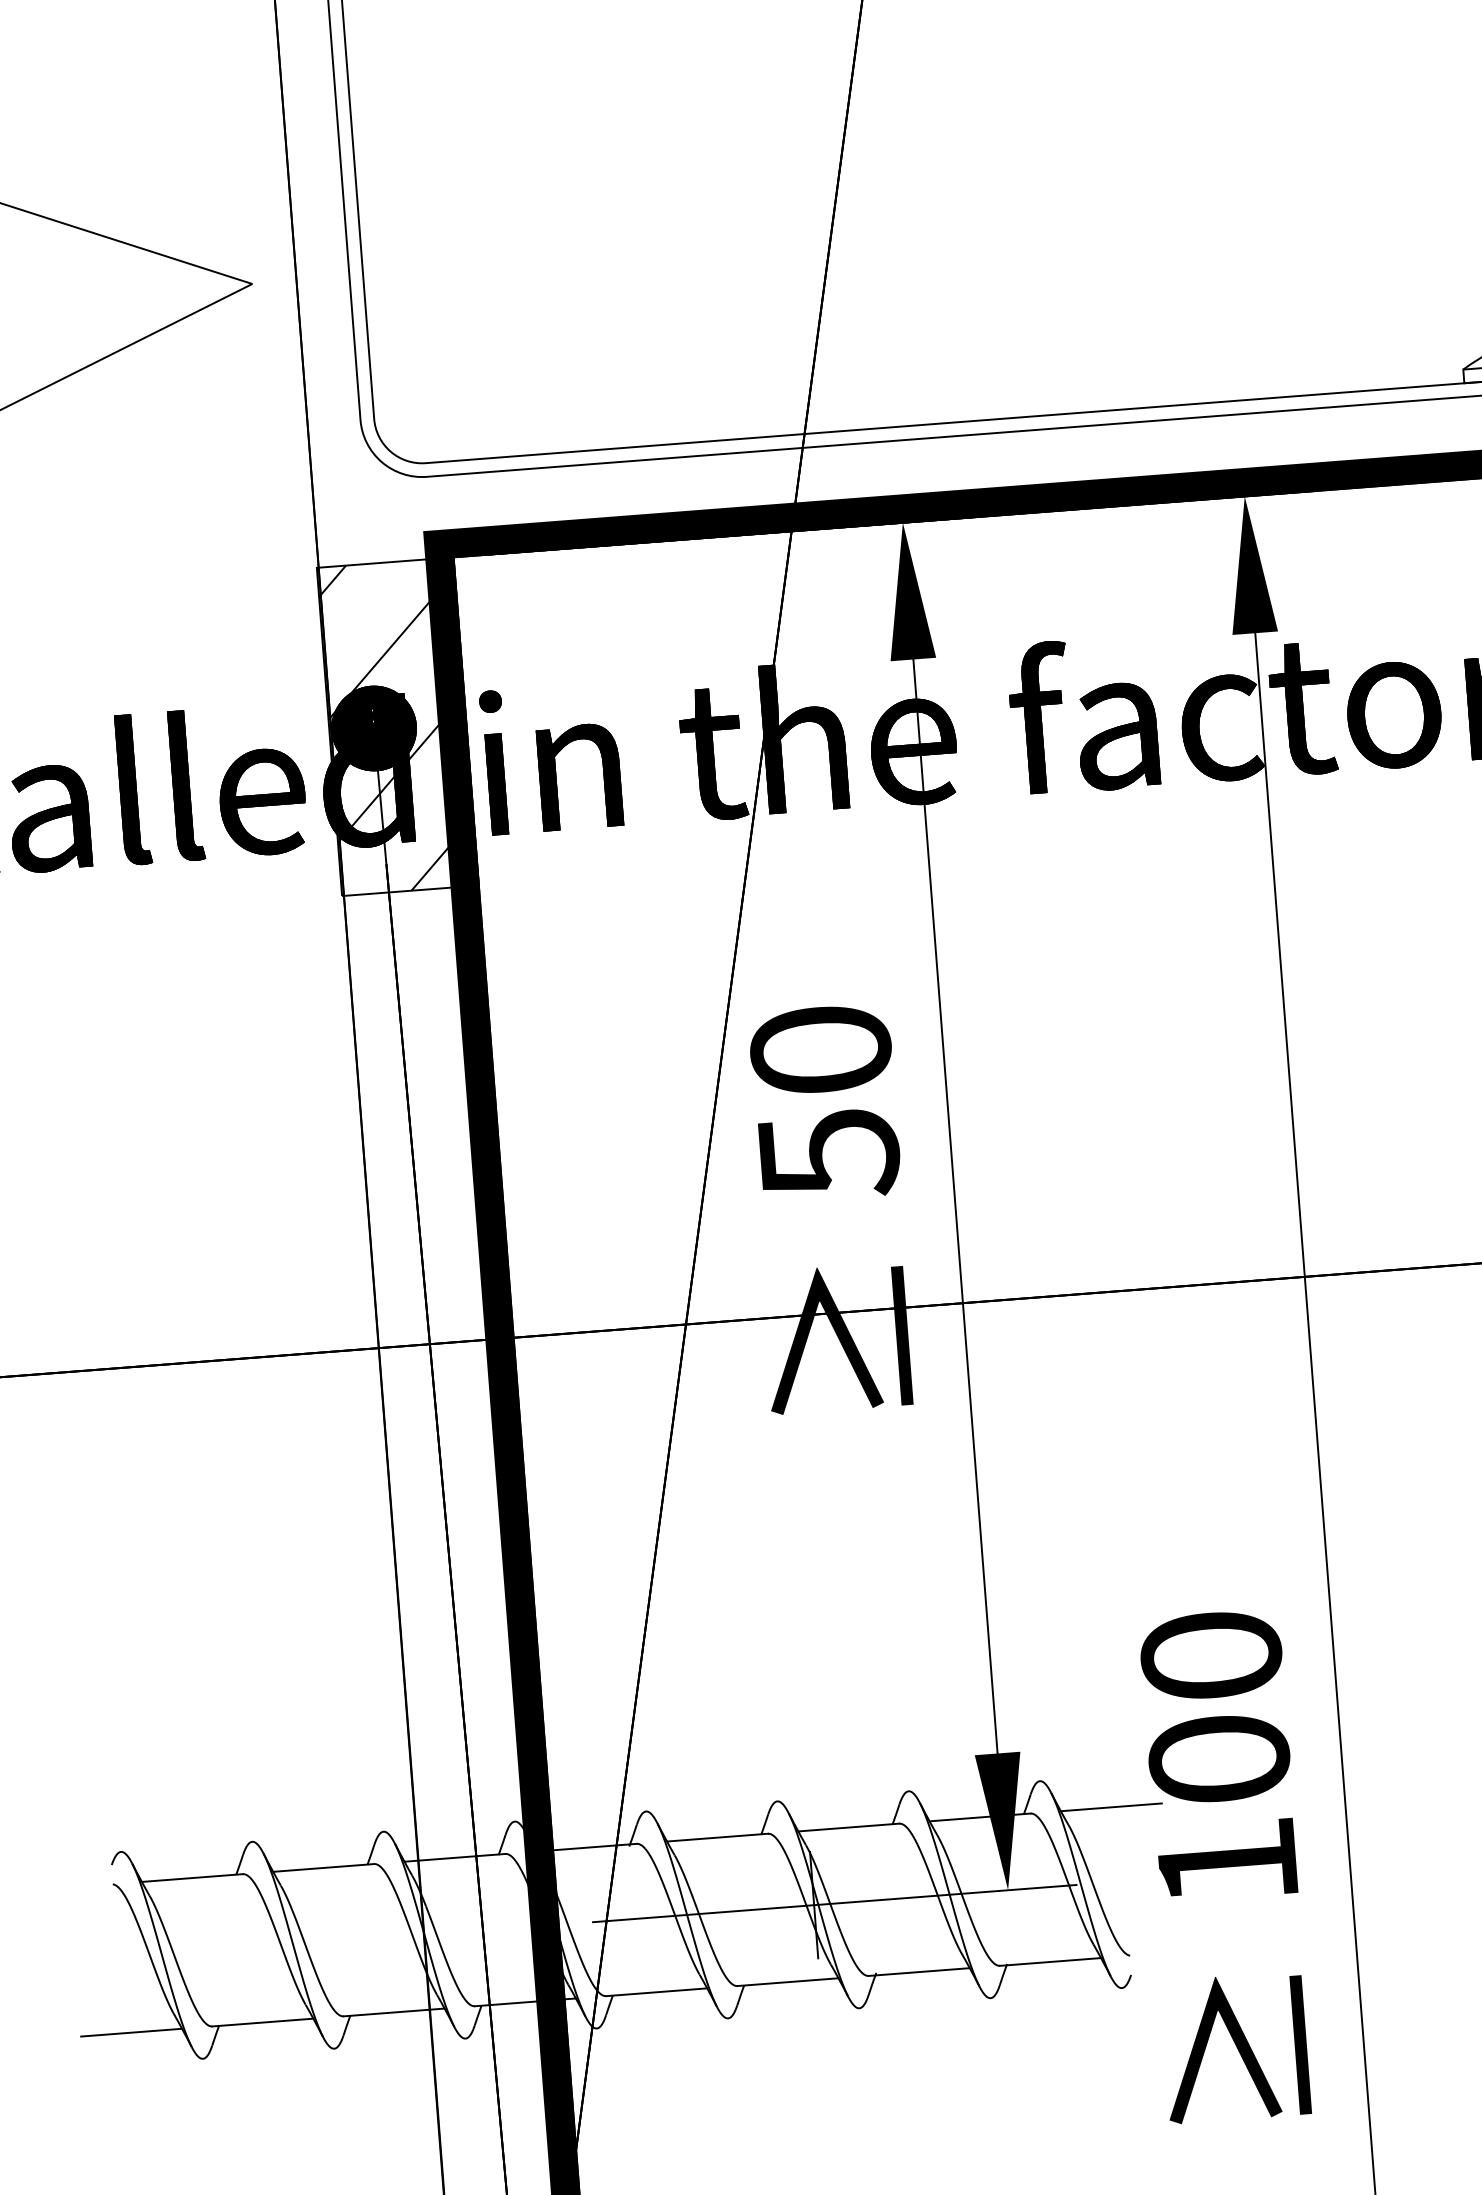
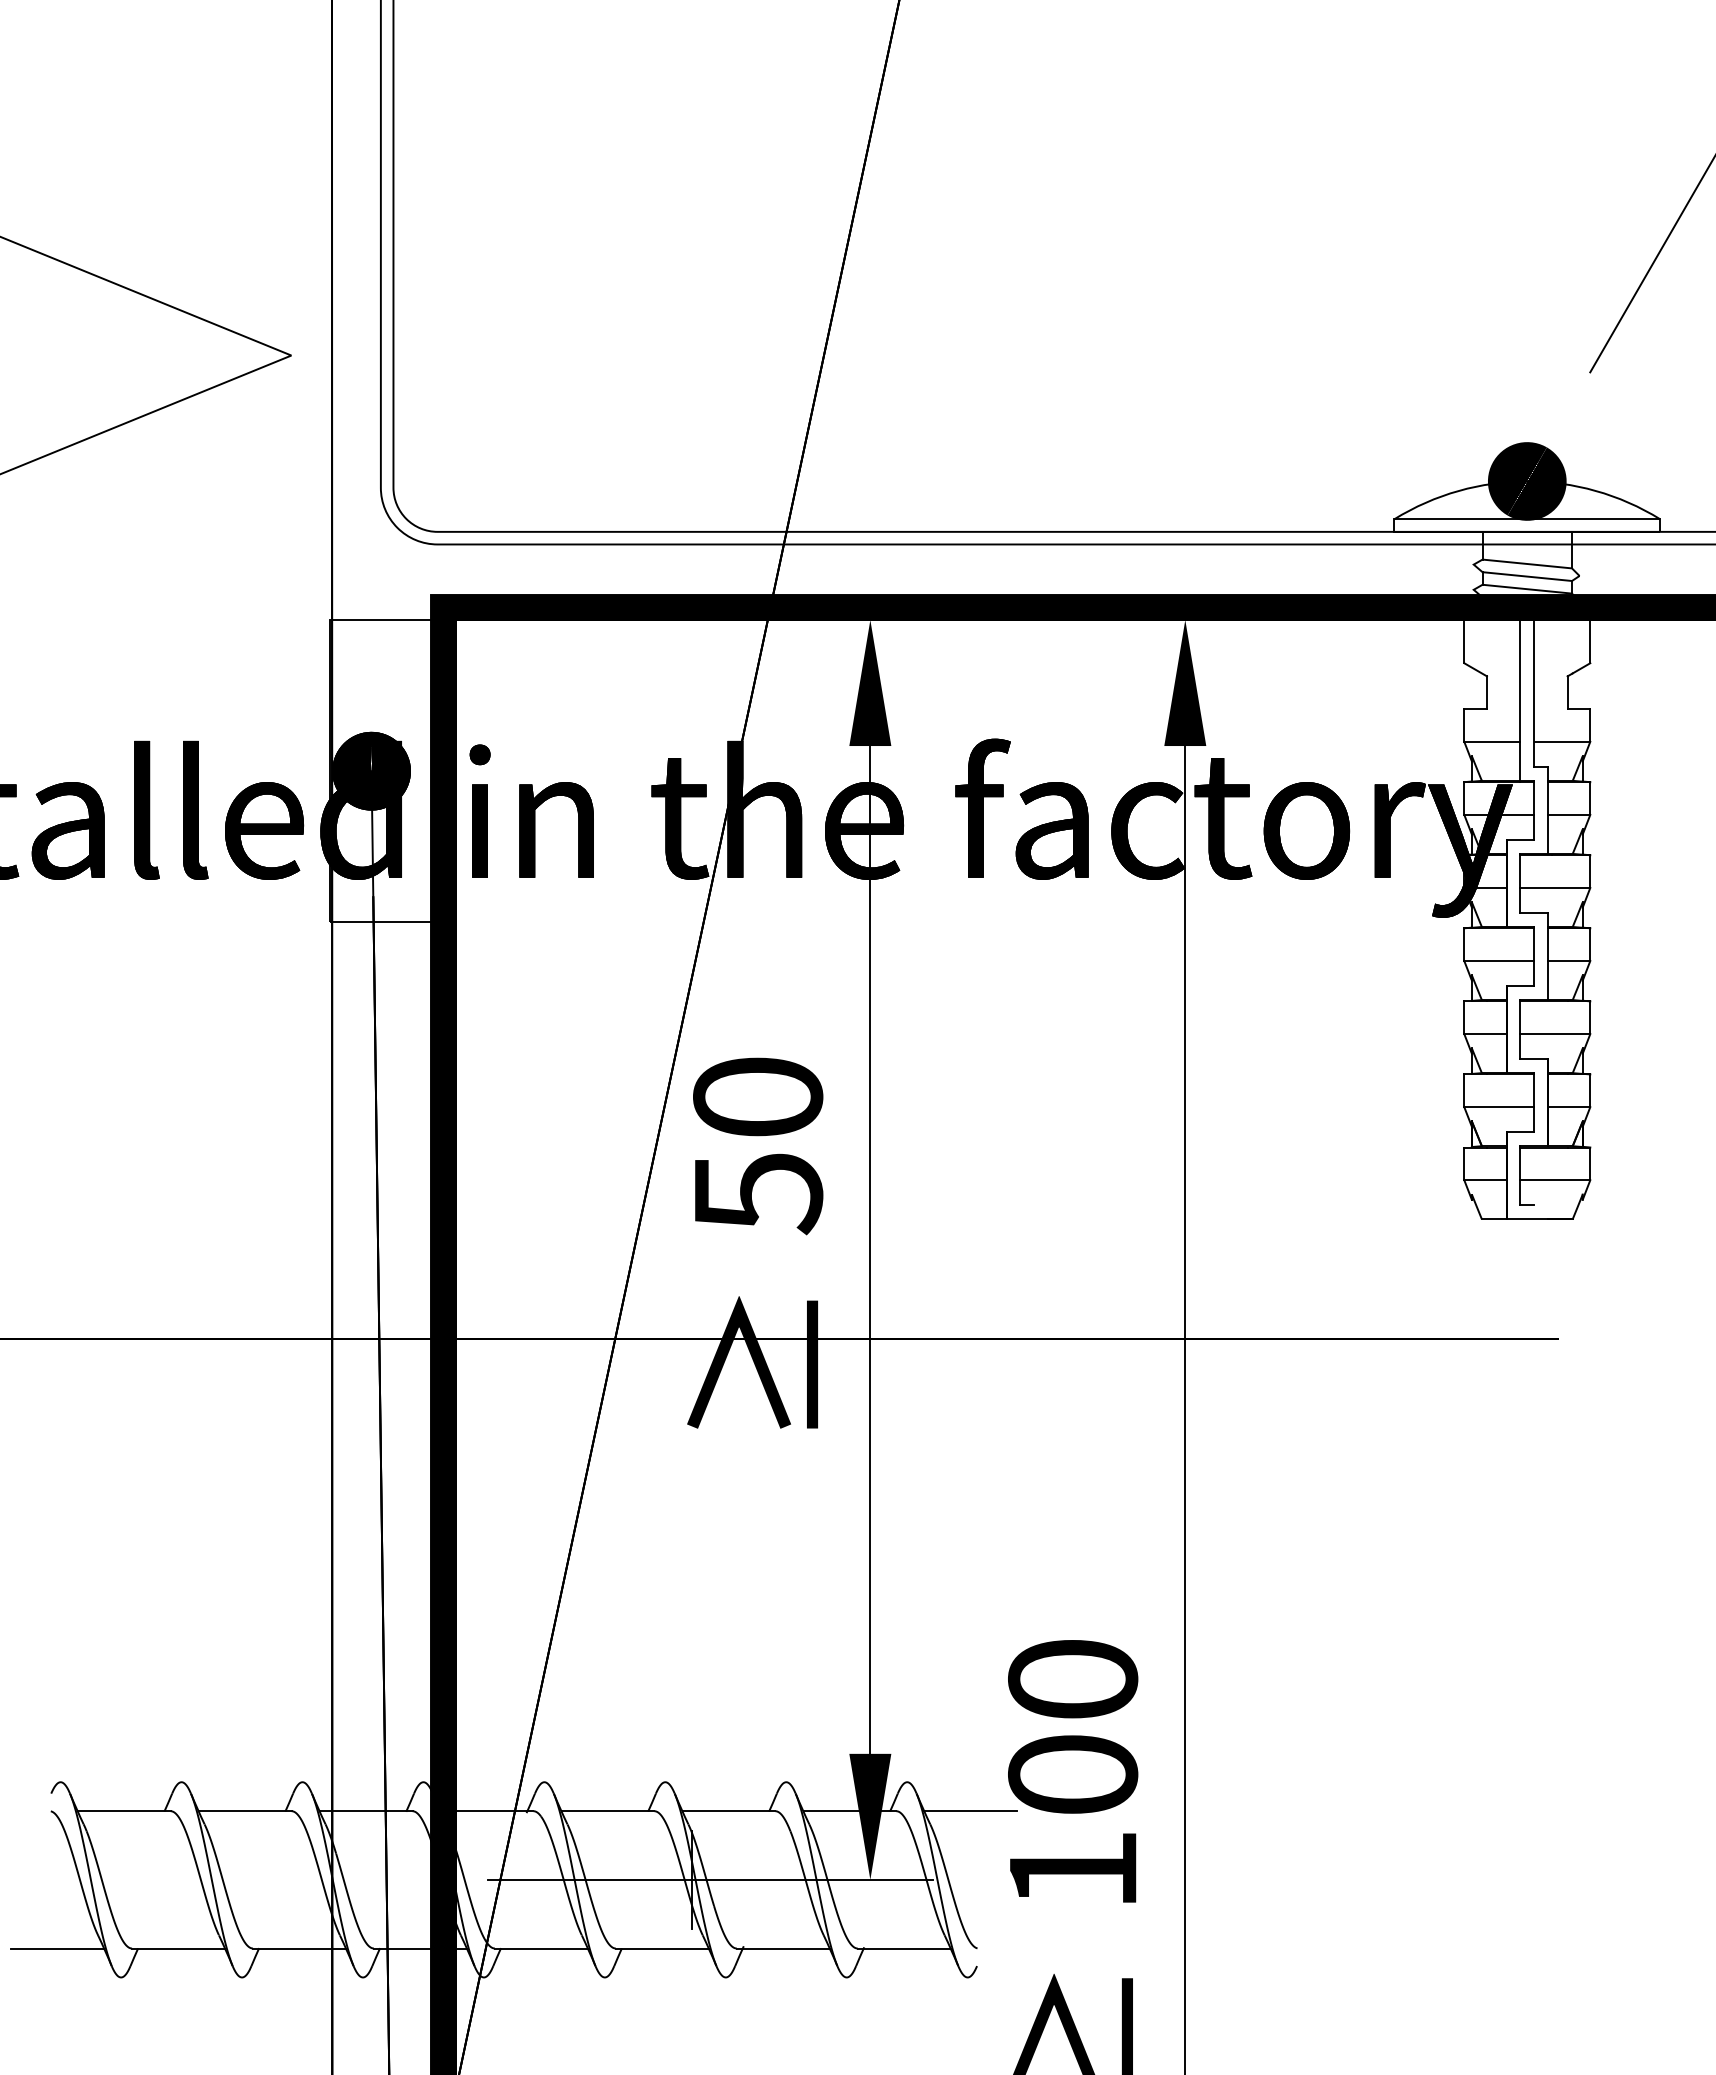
hatch: (397, 726) -> (393, 771), removed

